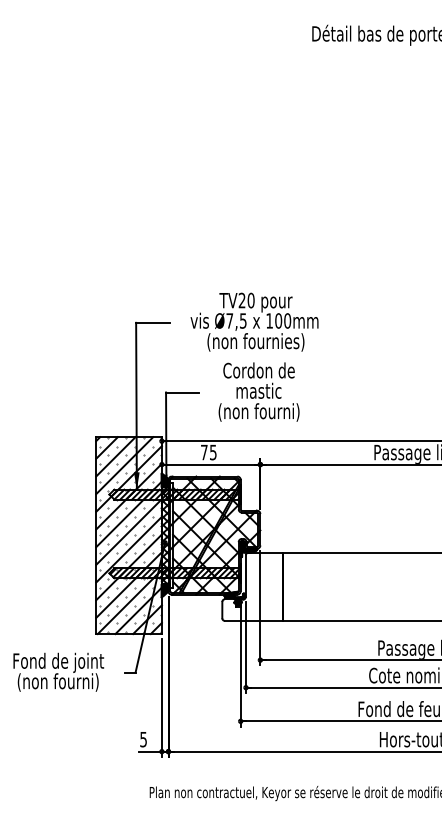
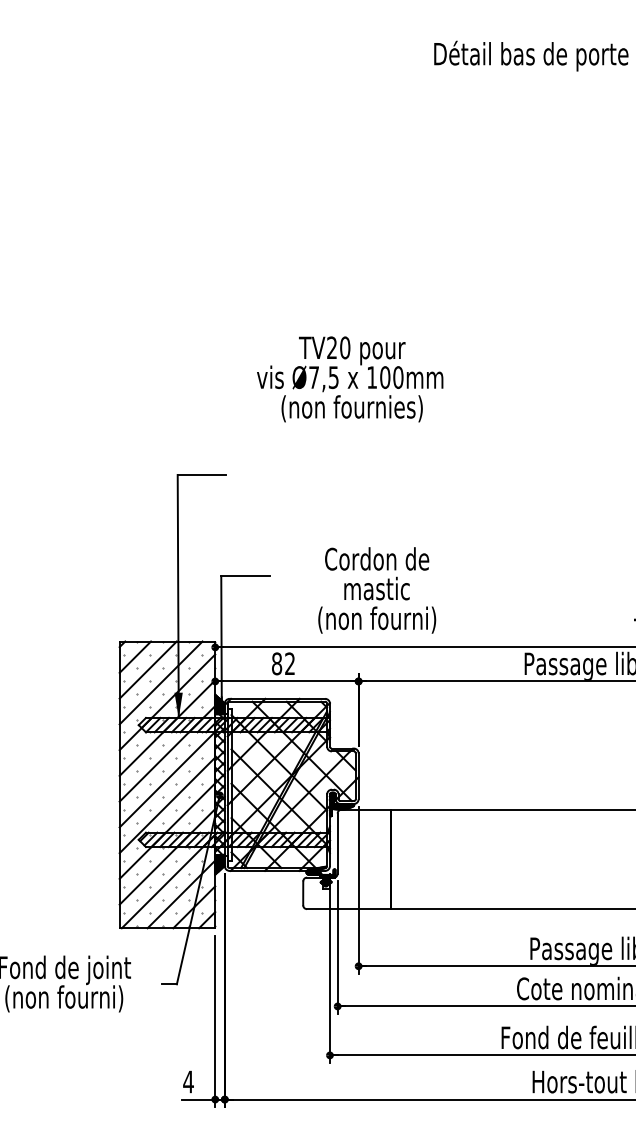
text: (254, 321) -> (350, 378), moved
text: (258, 391) -> (376, 589), moved
text: (208, 452) -> (283, 663), 75 -> 82
text: (143, 739) -> (188, 1081), 5 -> 4

